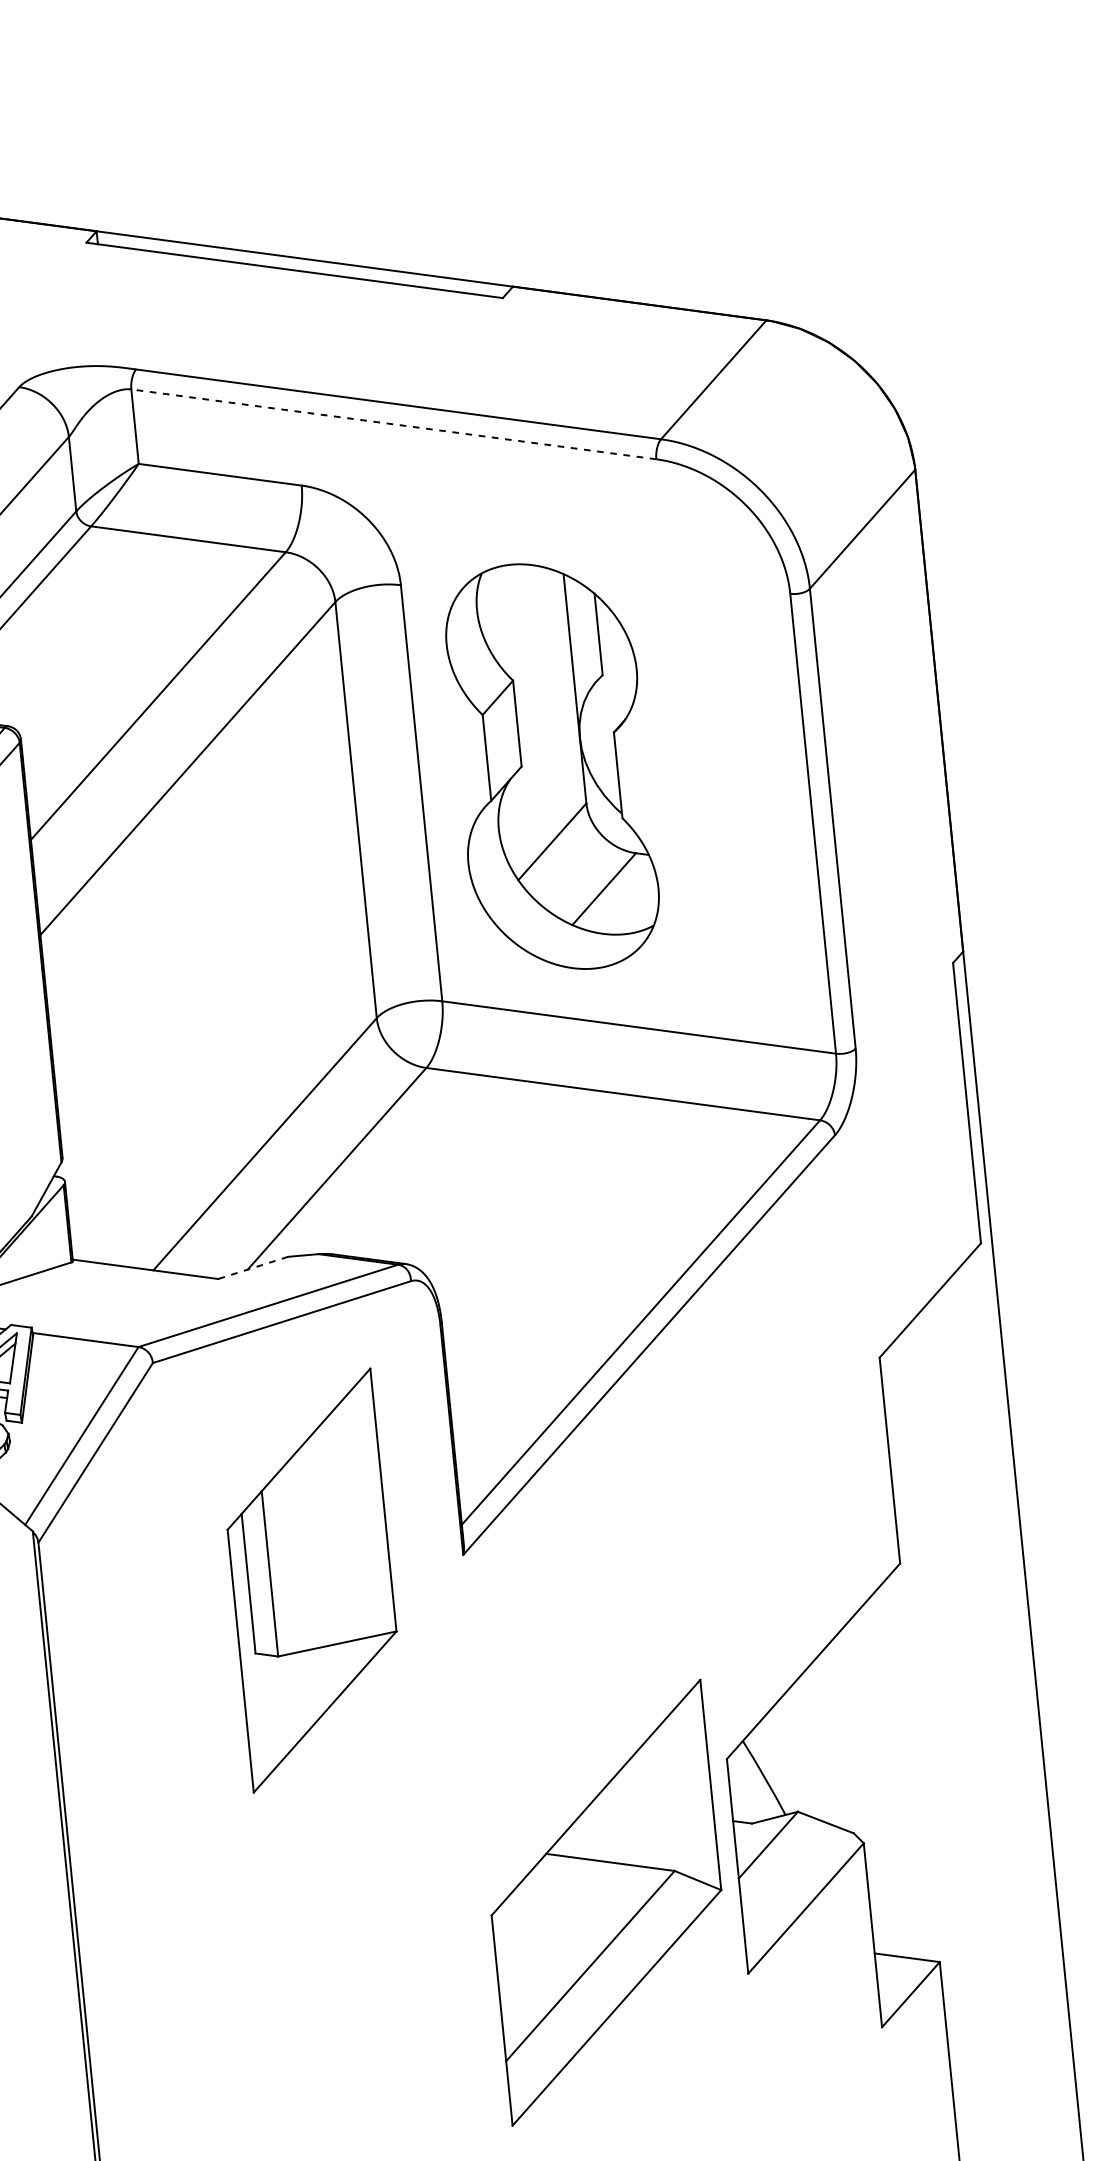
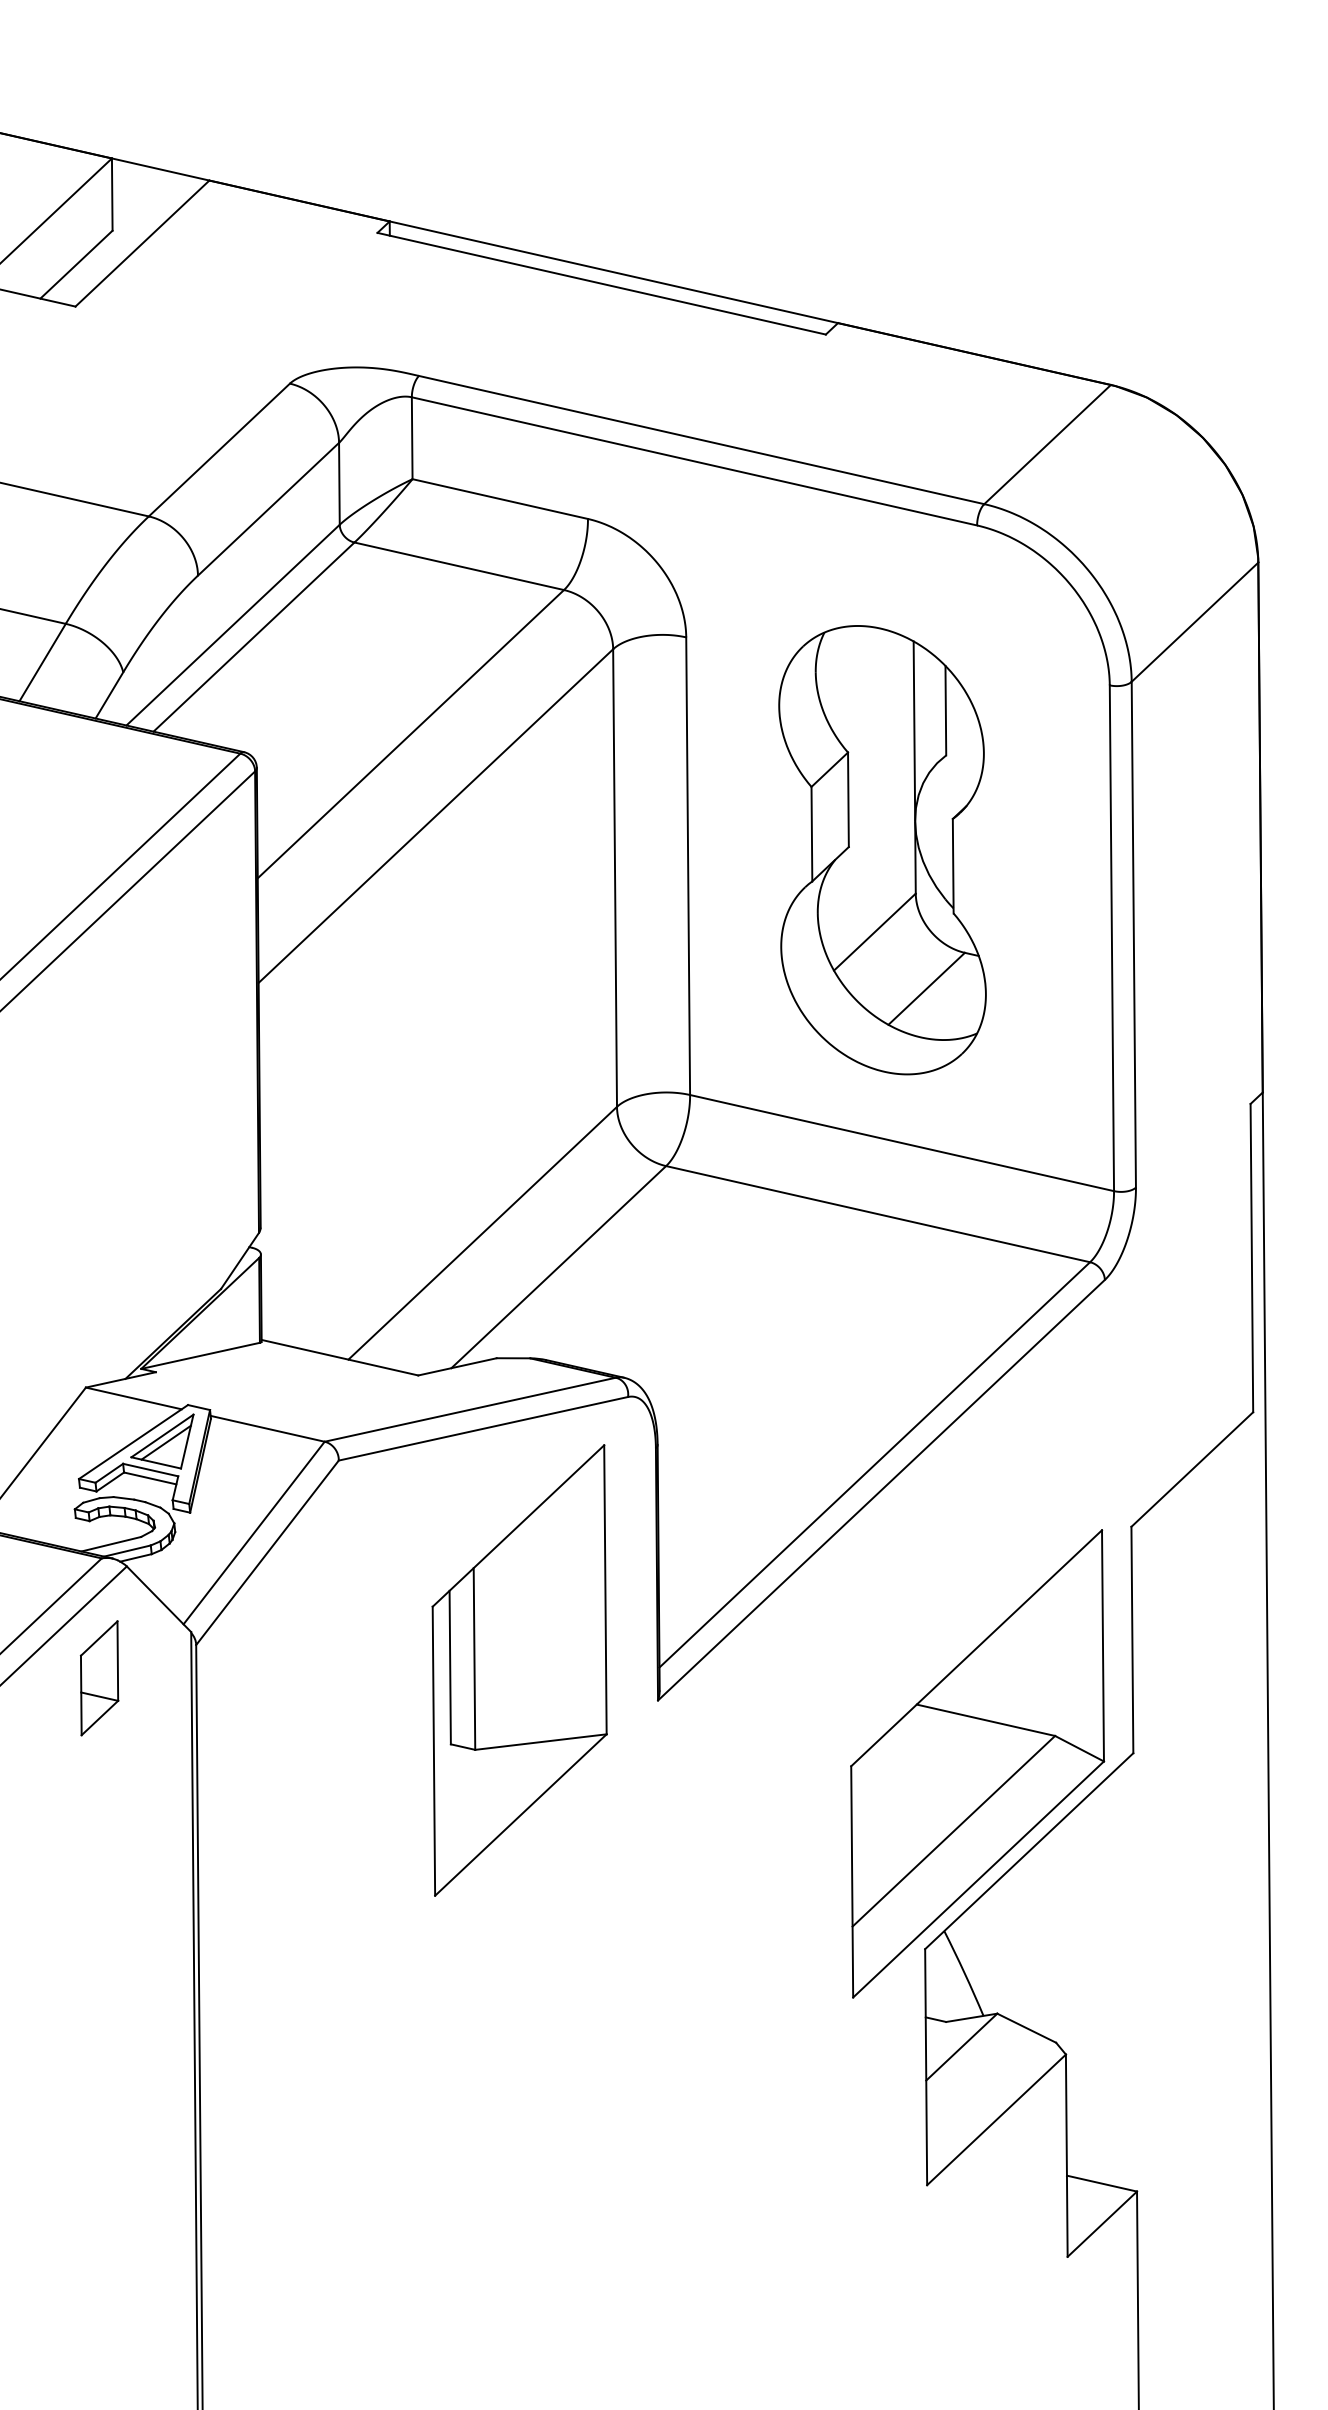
line: (393, 424) -> (694, 461), dashed -> solid
part: (552, 766) -> (882, 850), moved
line: (253, 1267) -> (457, 1366), dashed -> solid
part: (311, 1580) -> (519, 1670), moved
part: (606, 1902) -> (977, 1763), moved

